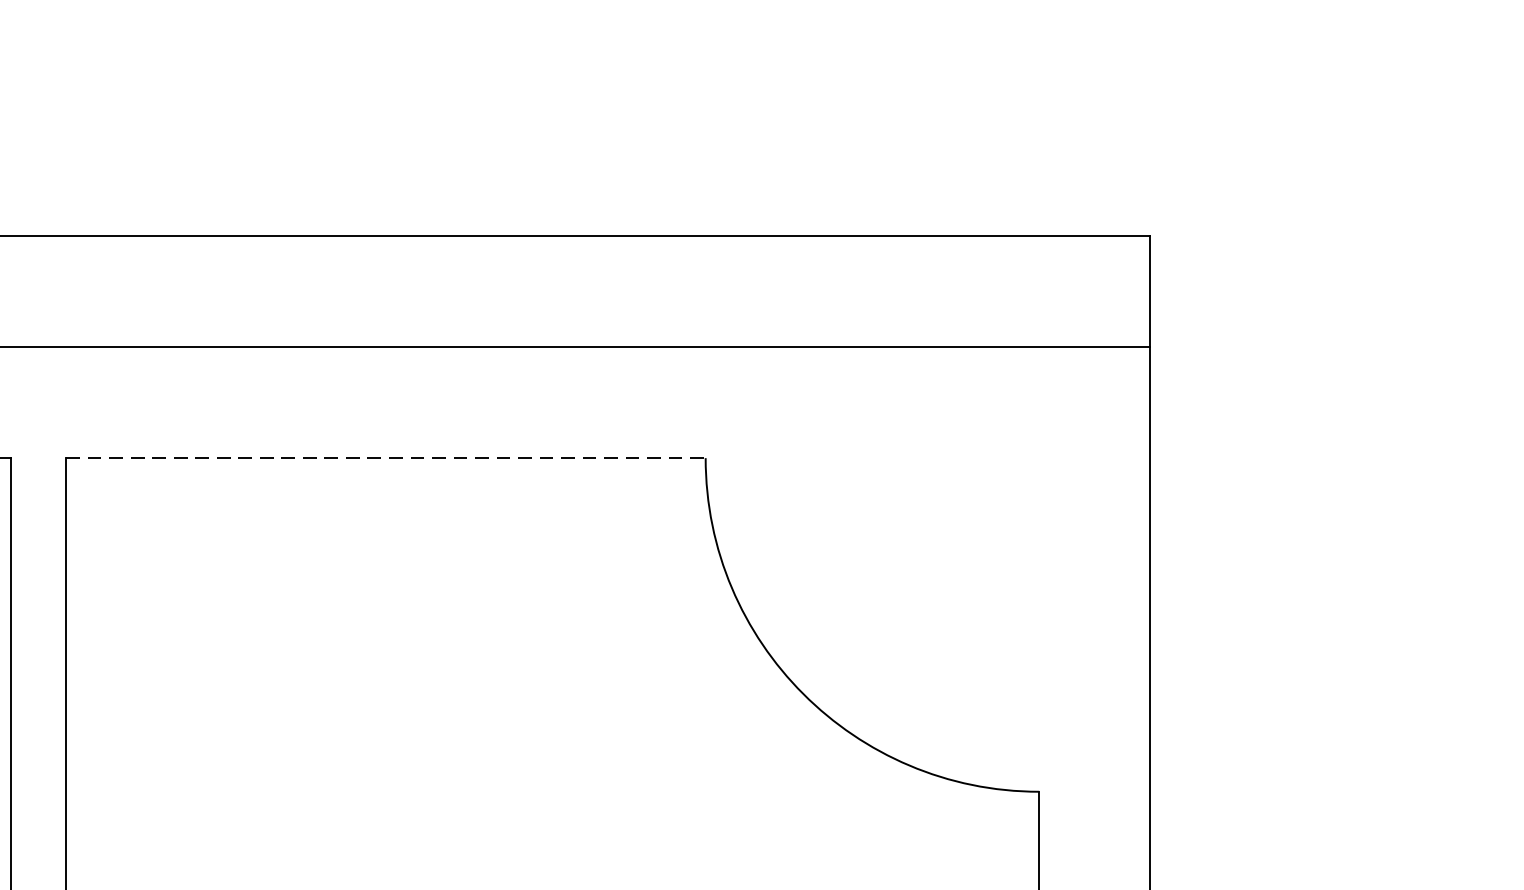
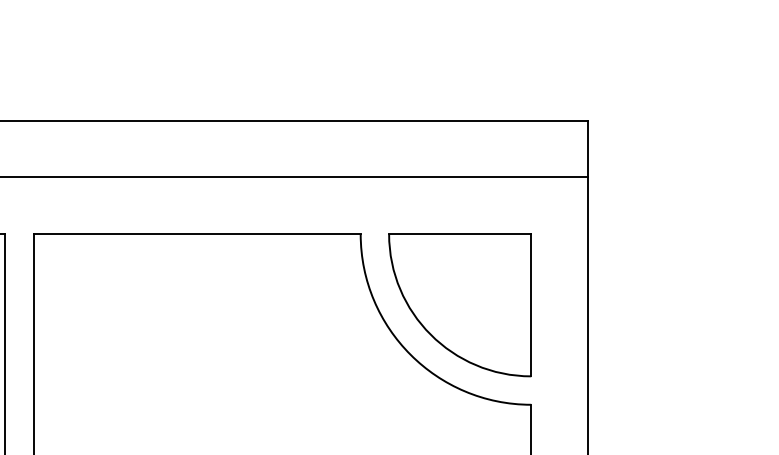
line: (386, 458) -> (197, 234), dashed -> solid
part: (898, 597) -> (459, 305), added

